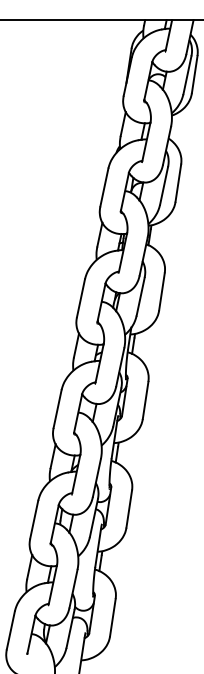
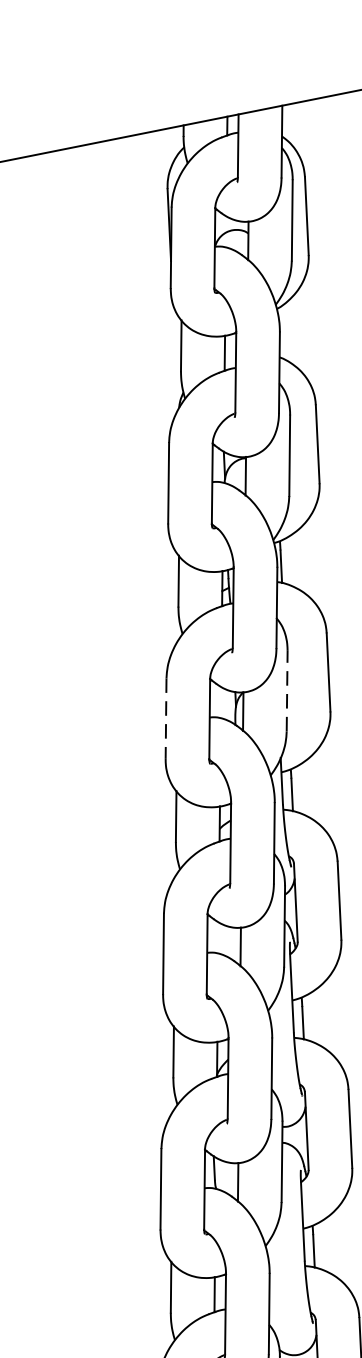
line: (140, 296) -> (286, 690), solid -> dashed
line: (80, 298) -> (165, 719), solid -> dashed

